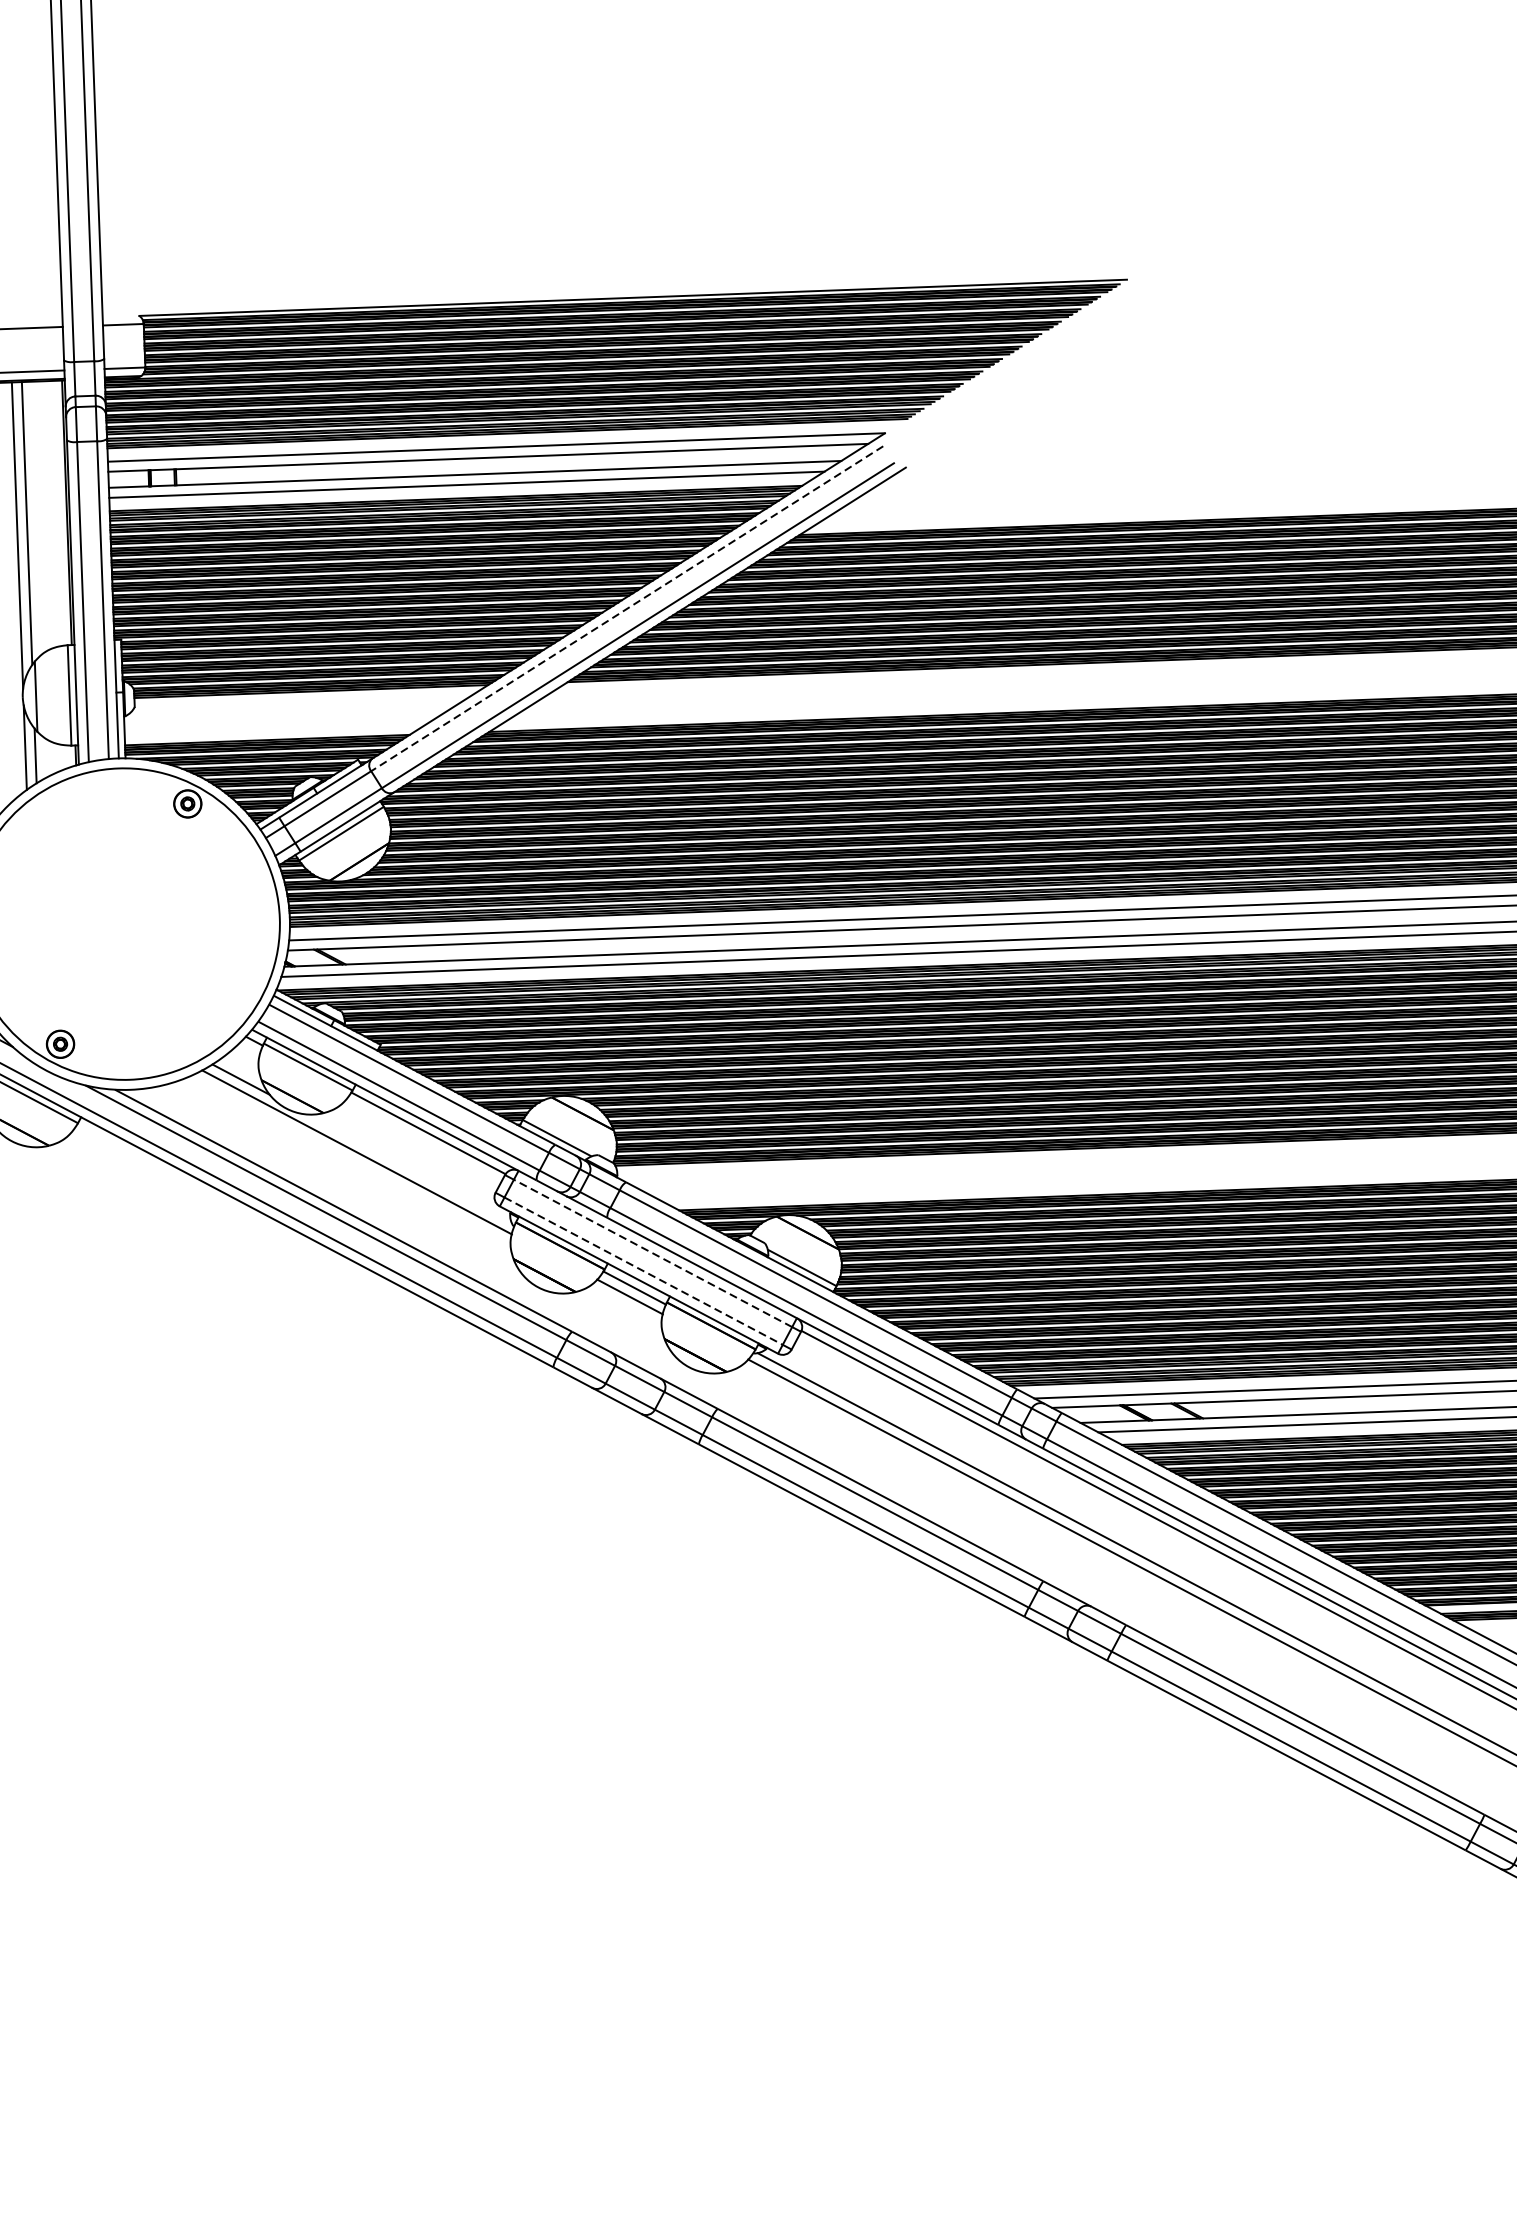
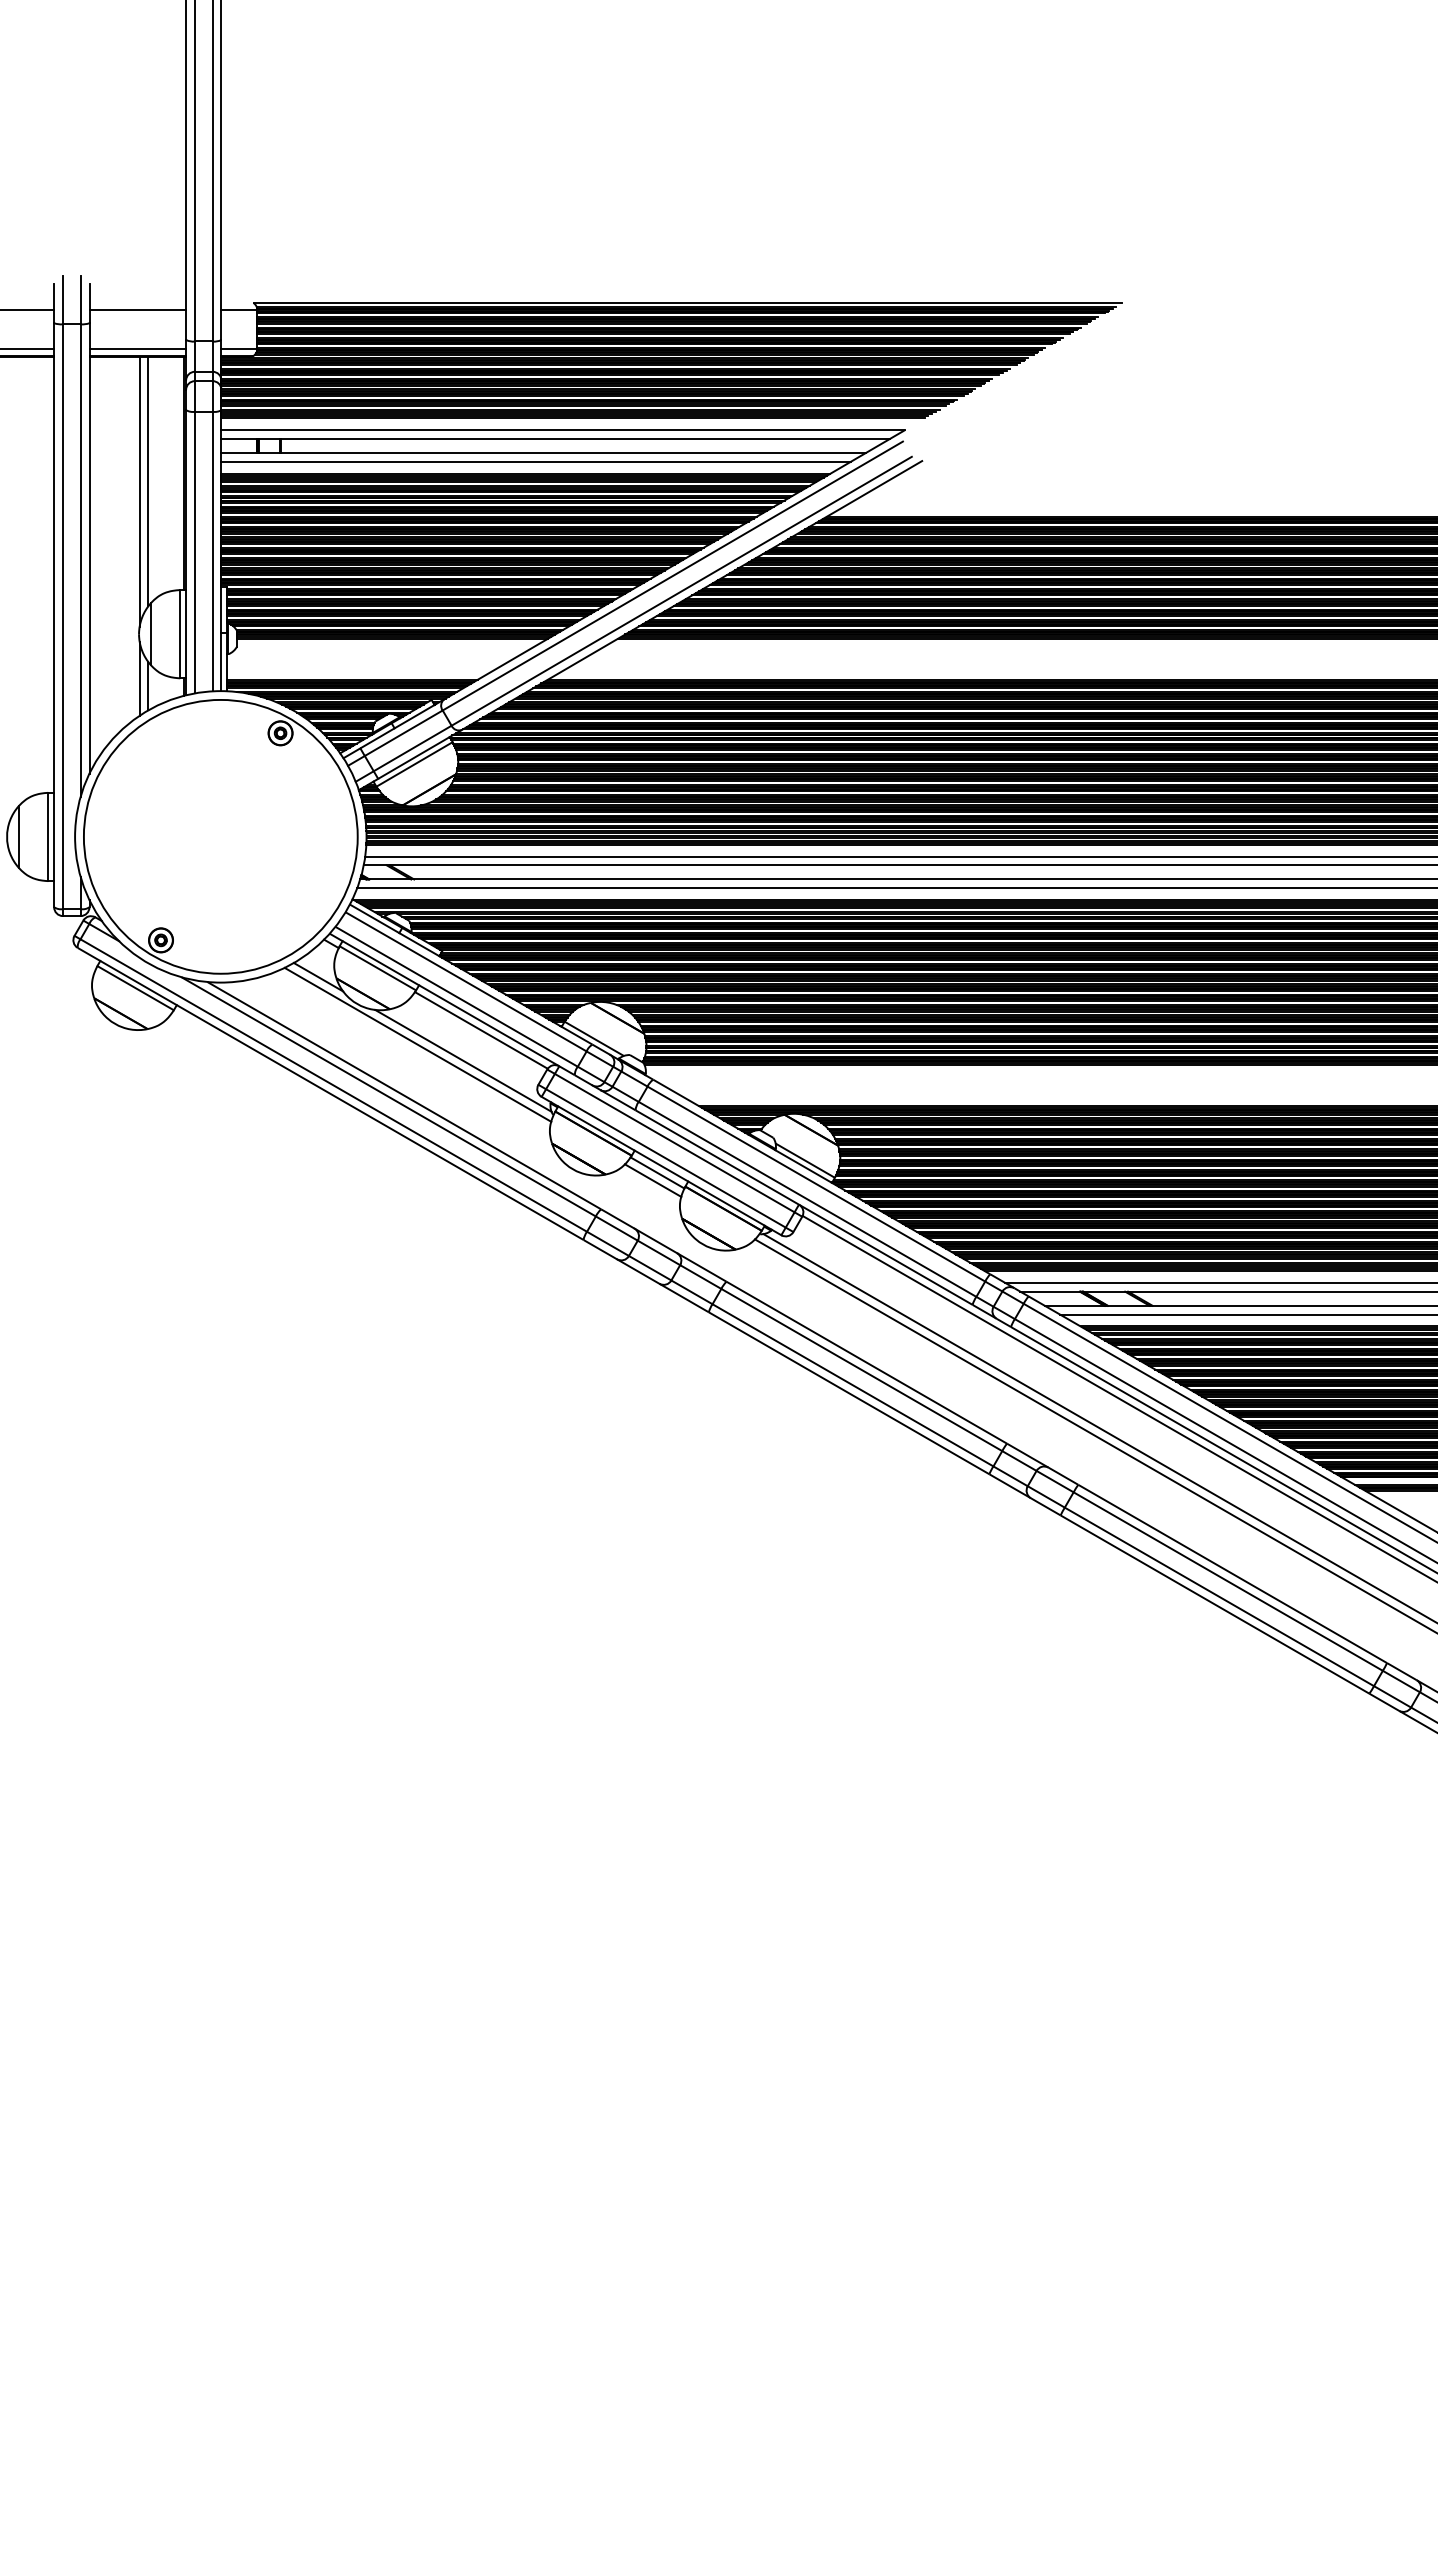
line: (626, 609) -> (672, 576), dashed -> solid
line: (409, 1168) -> (463, 1060), added
line: (652, 1252) -> (674, 1142), dashed -> solid
line: (644, 1271) -> (666, 1158), dashed -> solid

